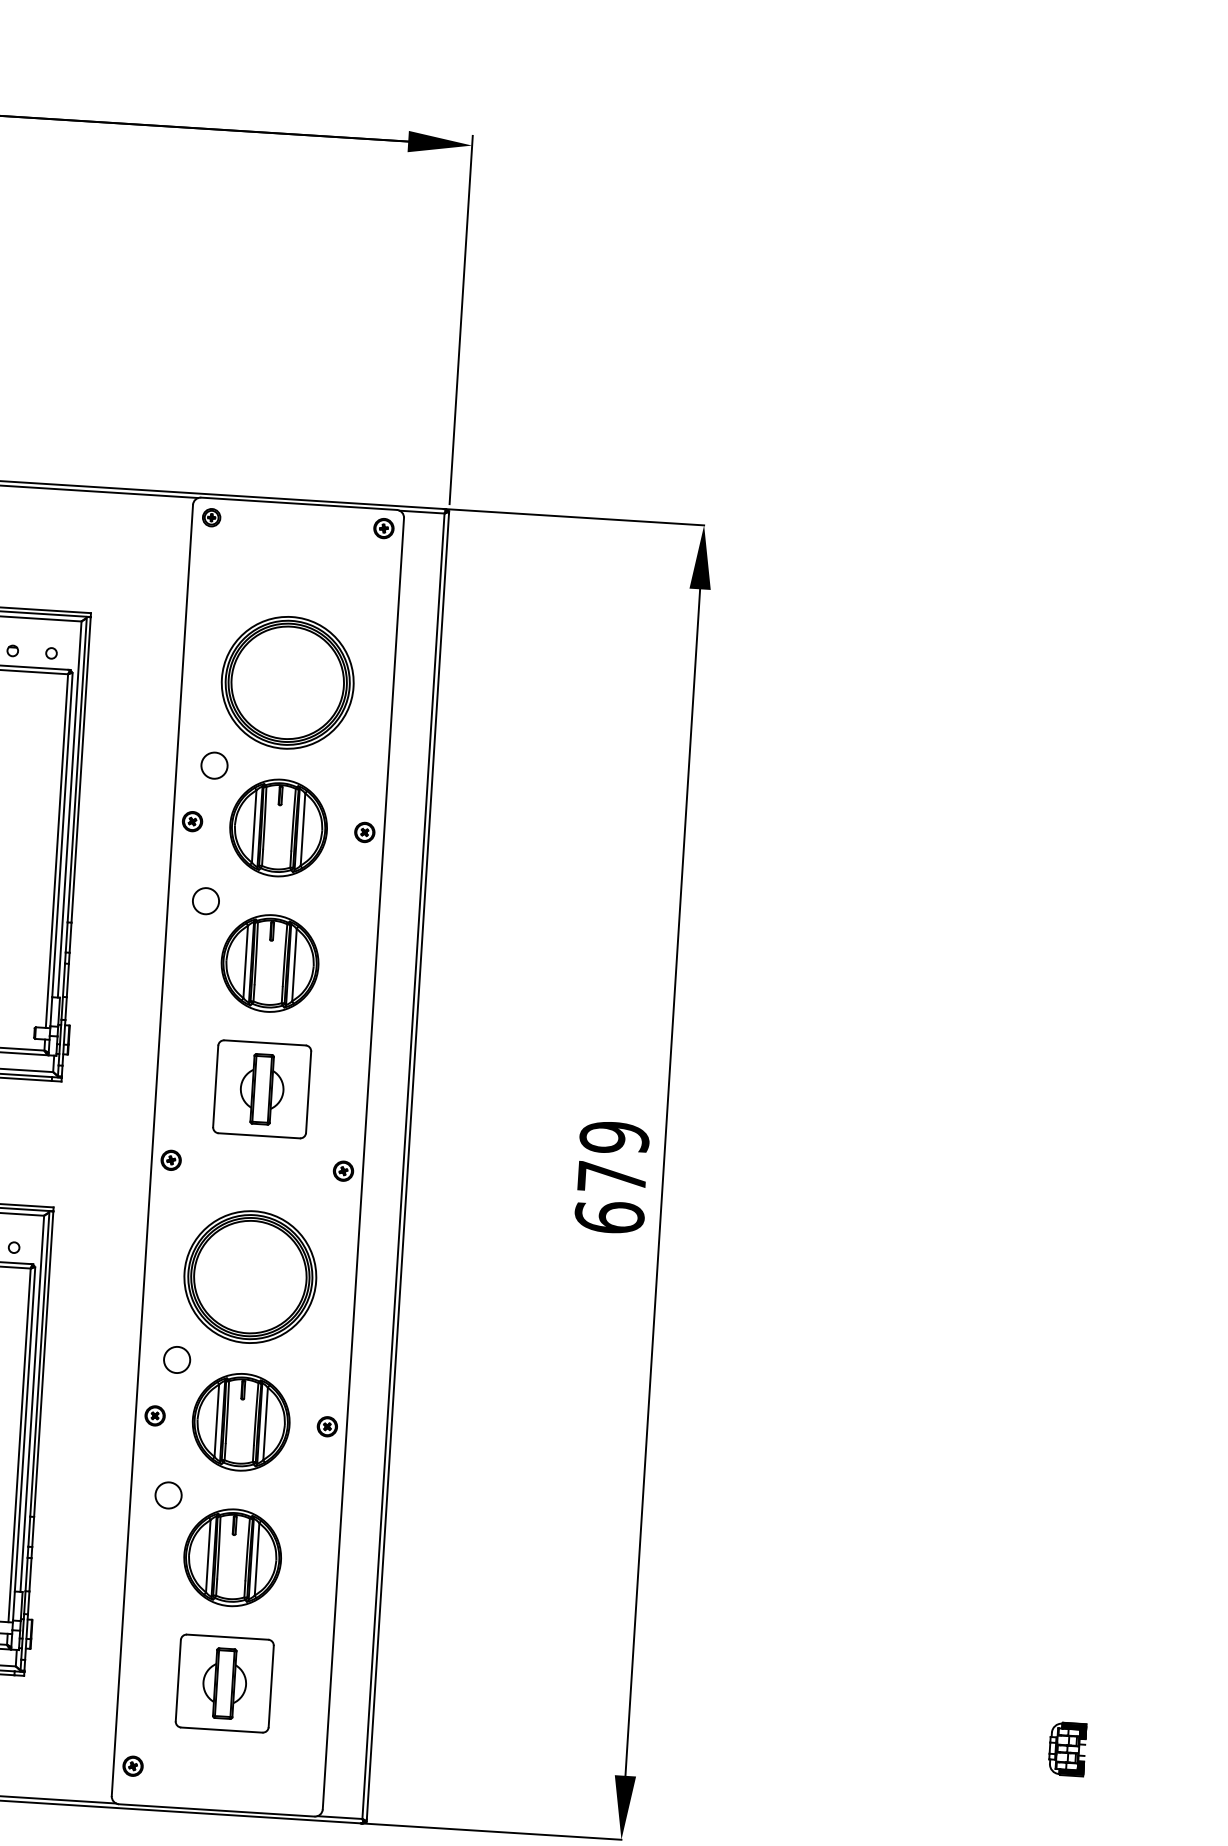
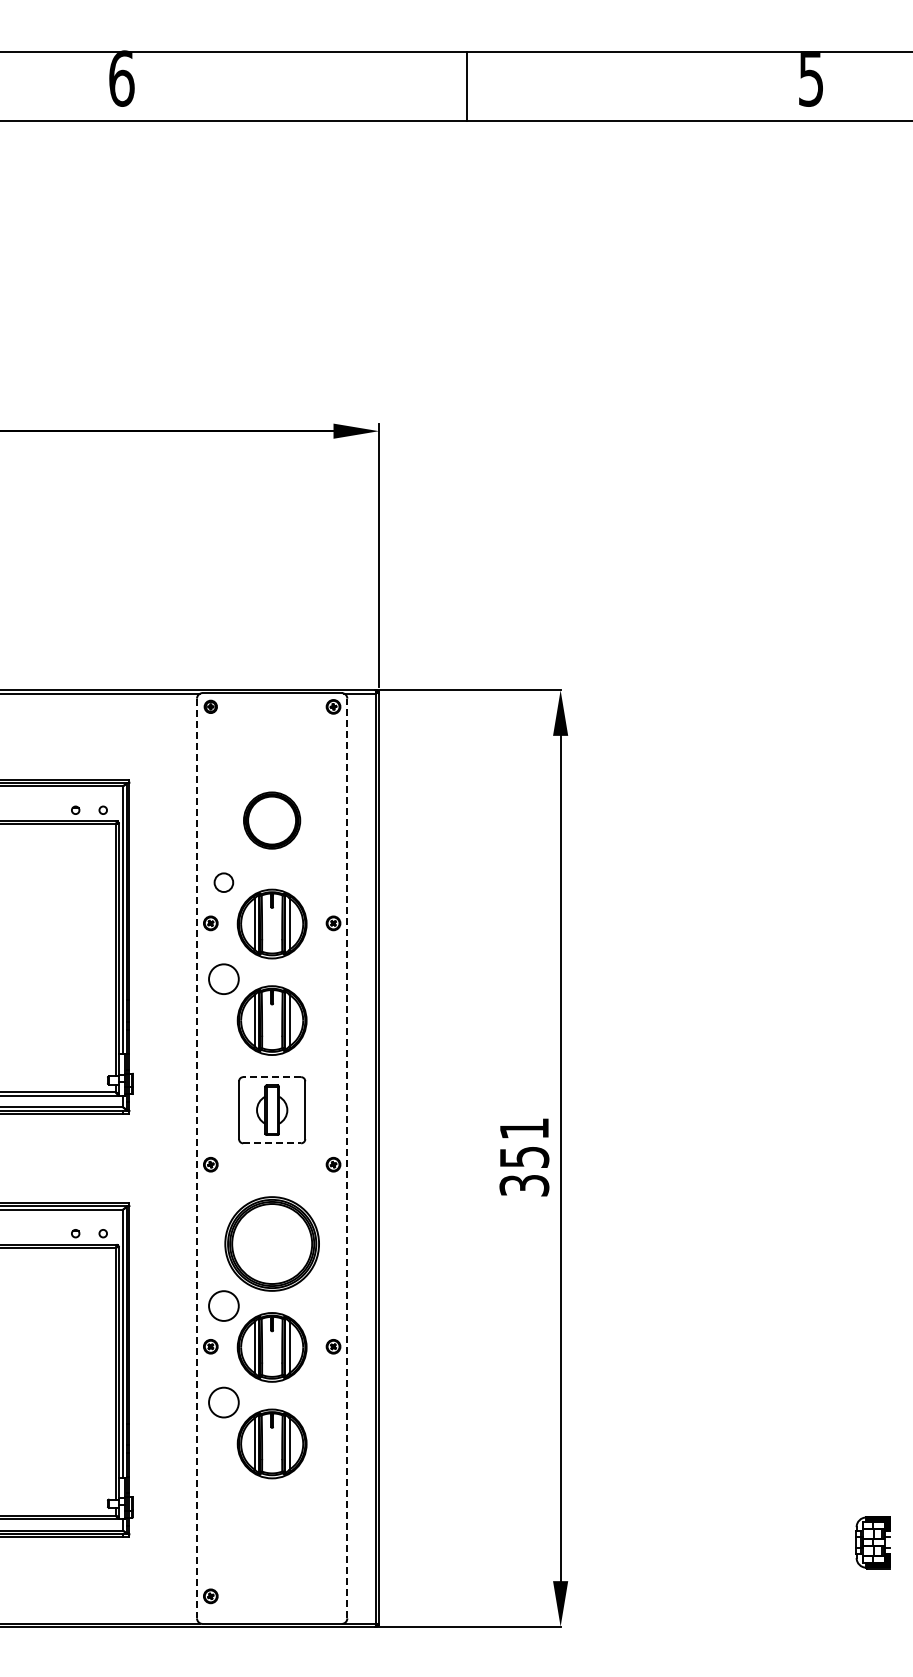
part: (286, 682) -> (271, 820), size x0.6
circle: (205, 900) -> (223, 978), size x1.6
line: (265, 1043) -> (272, 1077), solid -> dashed
line: (259, 1136) -> (272, 1143), solid -> dashed
line: (153, 1150) -> (197, 1158), solid -> dashed
line: (363, 1163) -> (347, 1158), solid -> dashed
text: (612, 1176) -> (524, 1156), 679 -> 351
circle: (176, 1359) -> (223, 1305), size x1.6
circle: (168, 1495) -> (223, 1402), size x1.6
part: (225, 1683) -> (272, 1533), removed
part: (1066, 1749) -> (872, 1542), size x1.4

